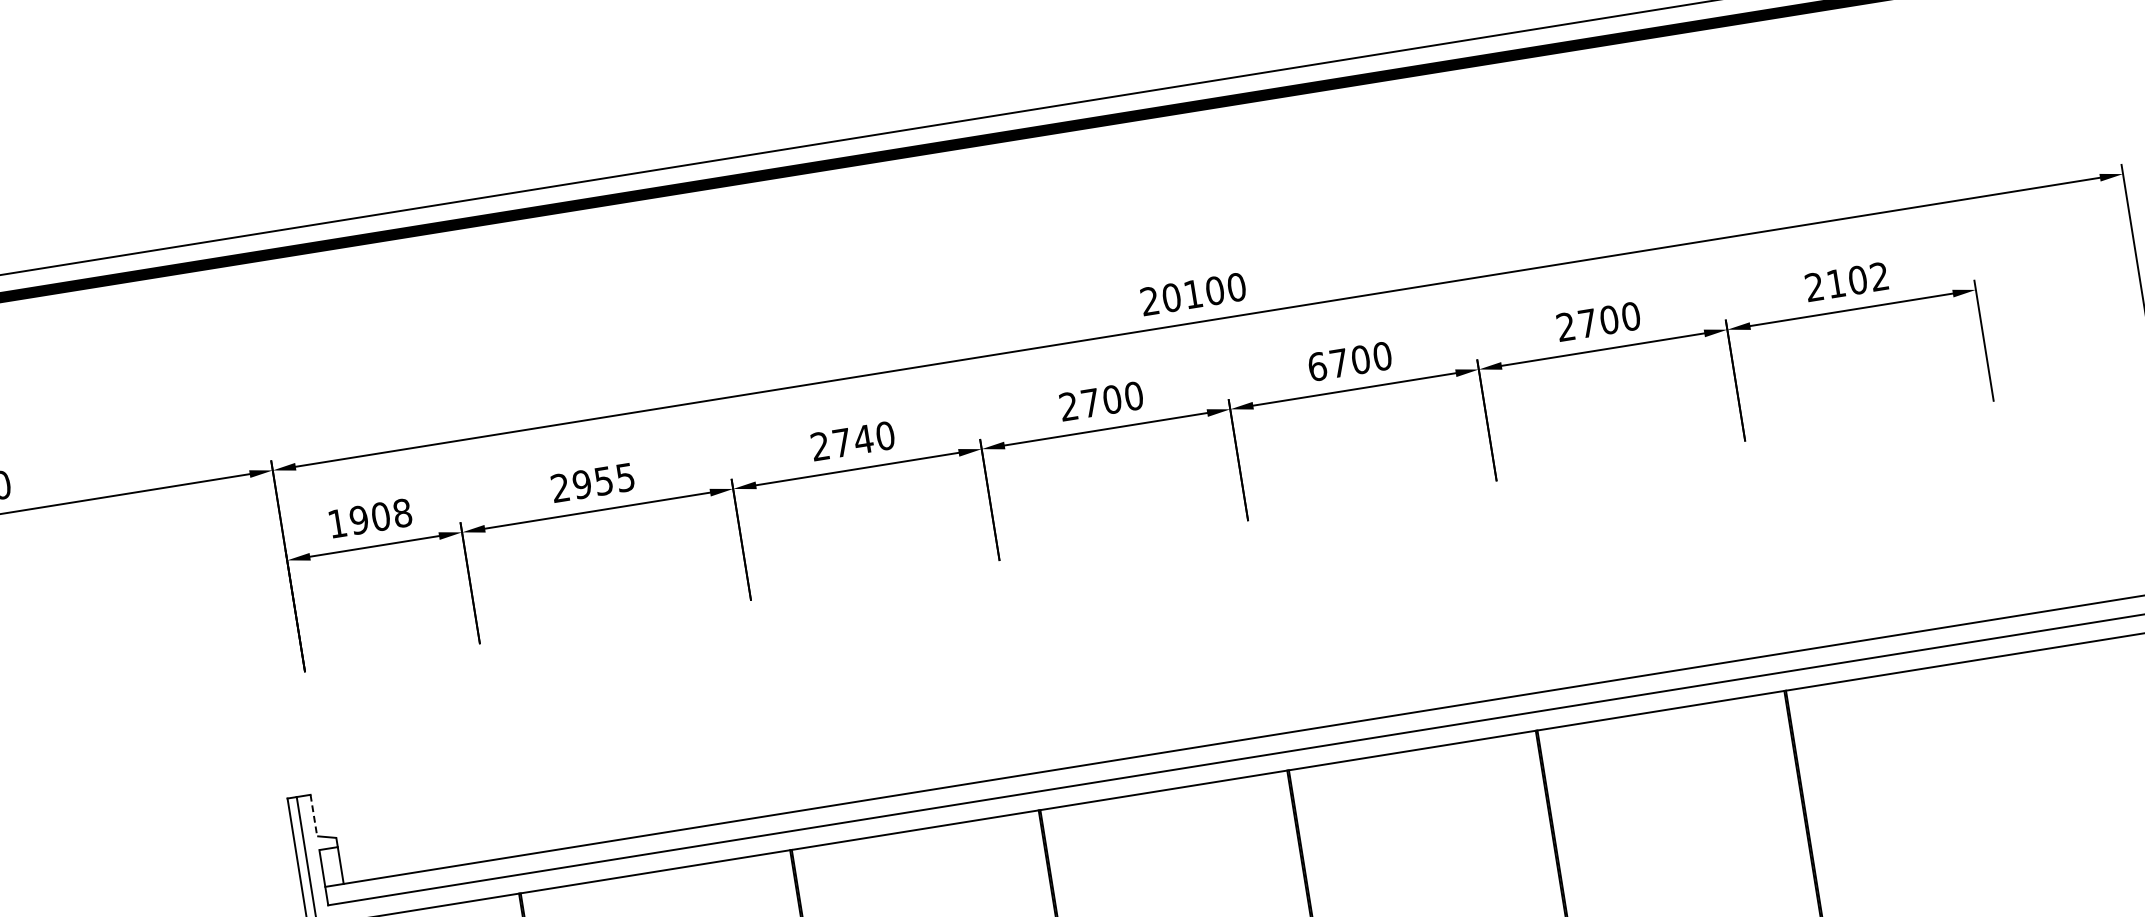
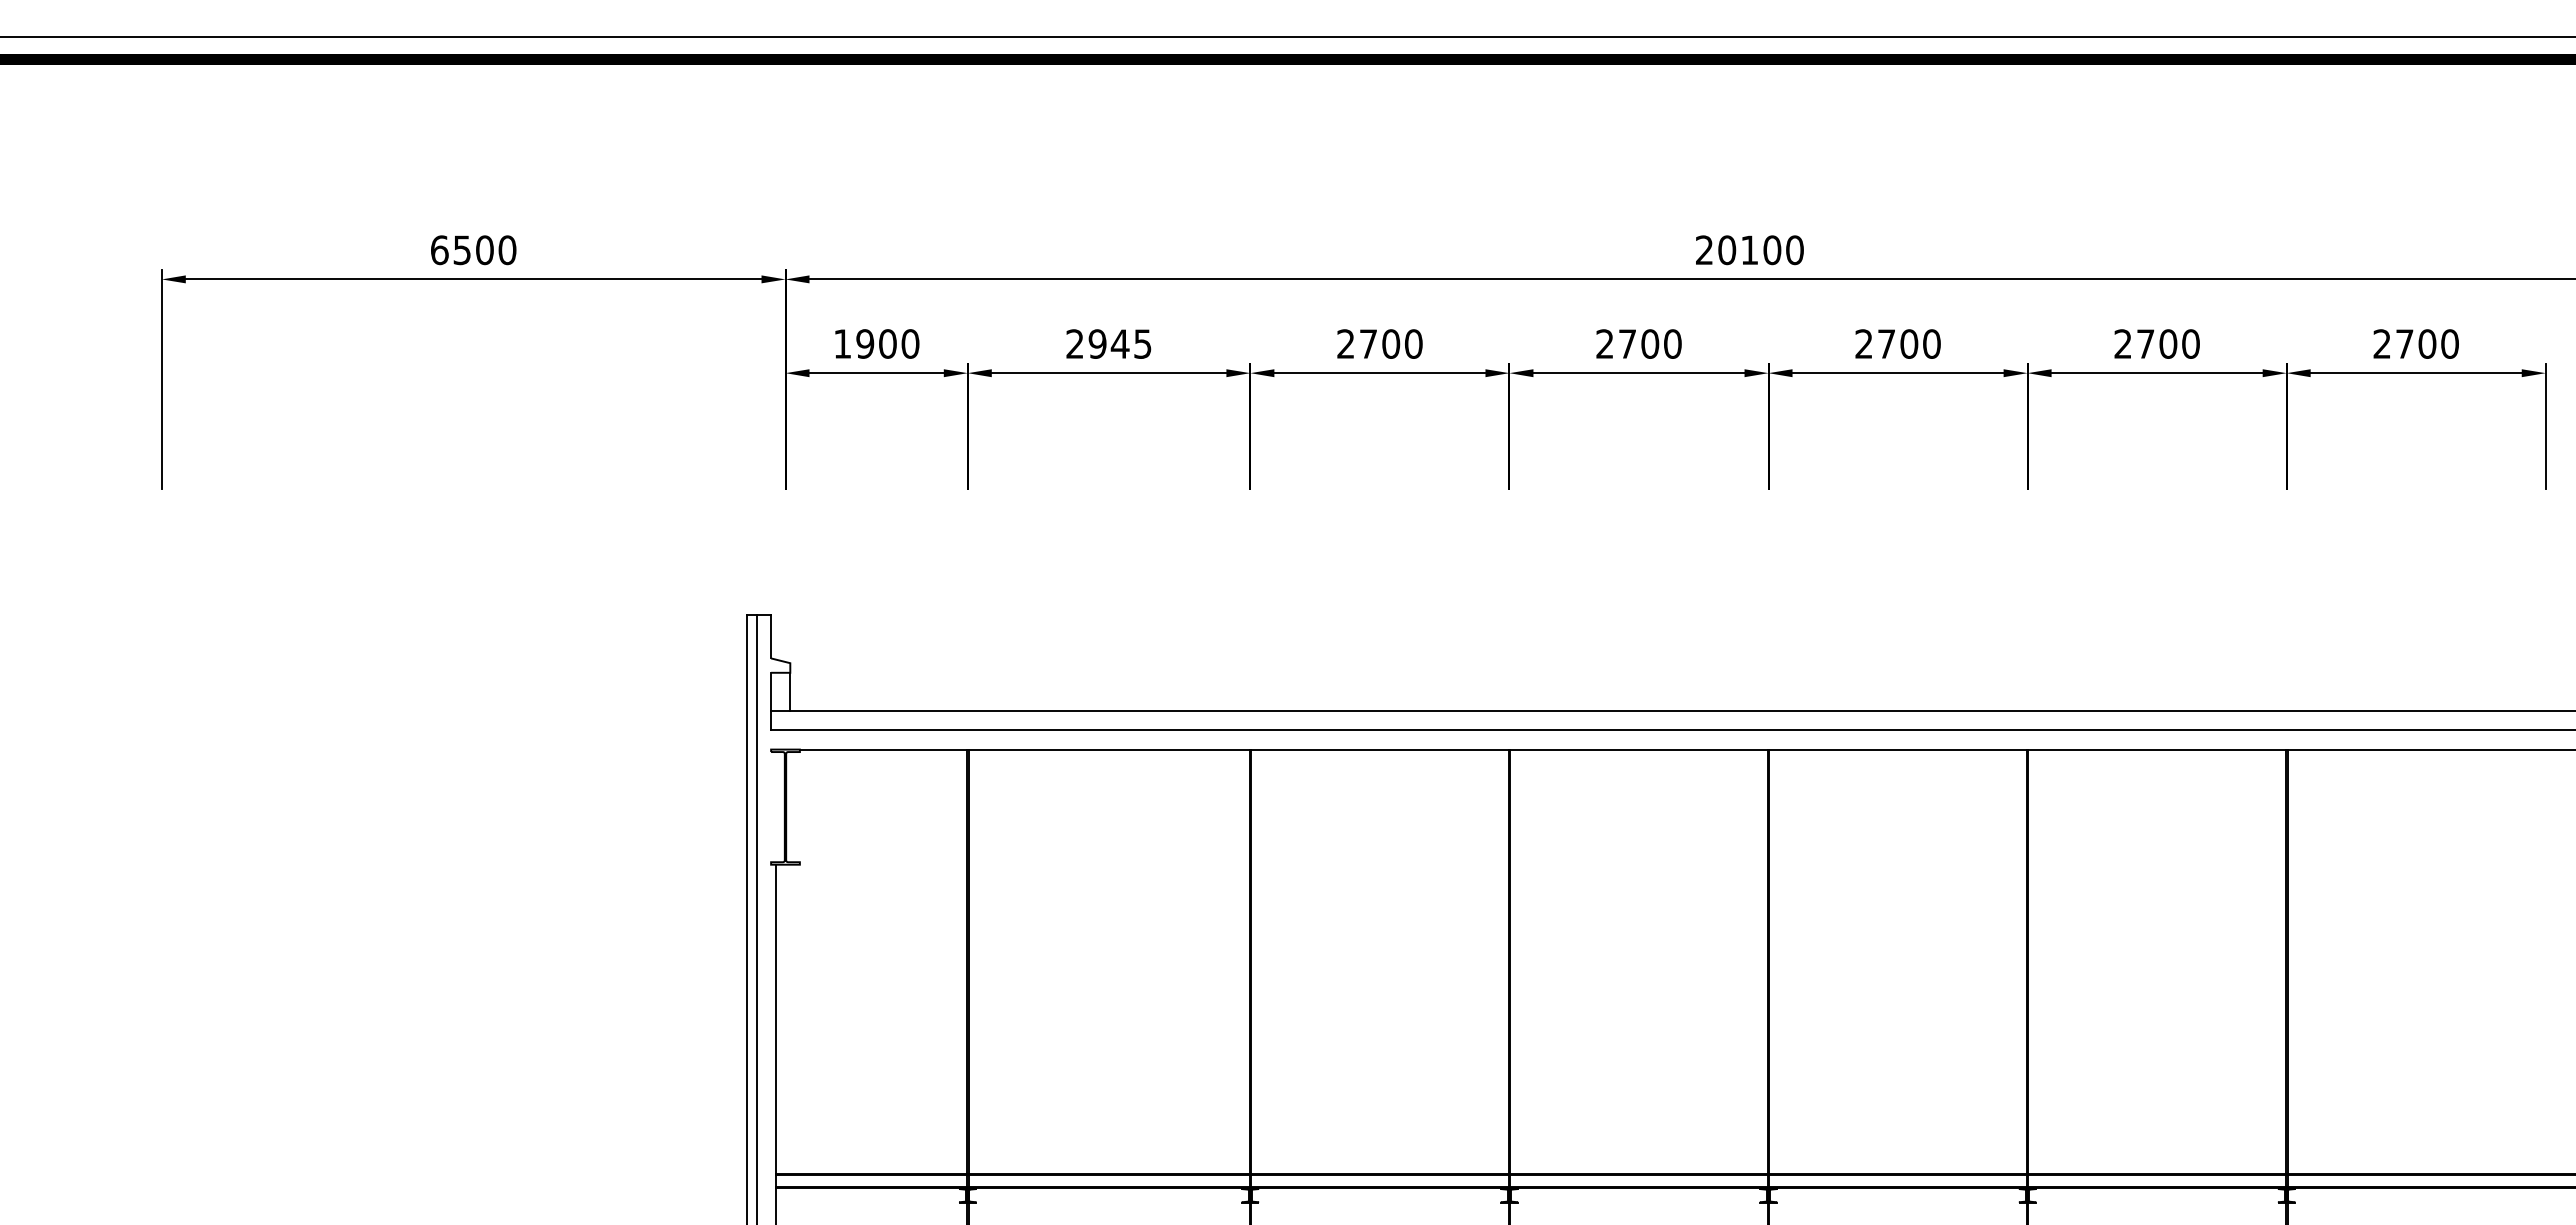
text: (1857, 279) -> (2427, 343), 2102 -> 2700
text: (1317, 366) -> (1864, 343), 6700 -> 2700
text: (863, 438) -> (1390, 343), 2740 -> 2700
text: (603, 480) -> (1119, 343), 2955 -> 2945
text: (402, 512) -> (910, 343), 1908 -> 1900
line: (314, 815) -> (771, 636), dashed -> solid

